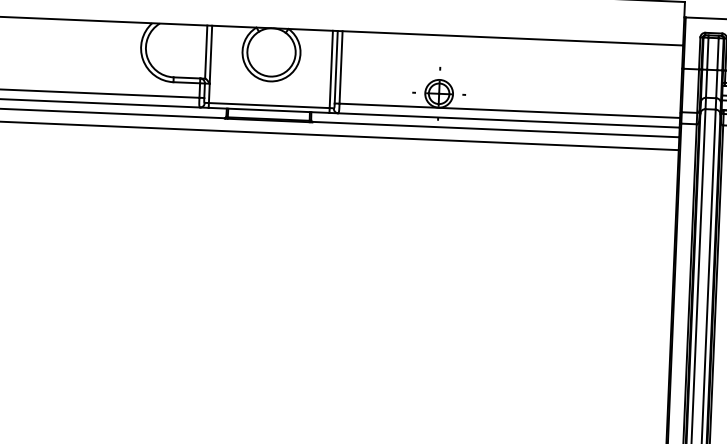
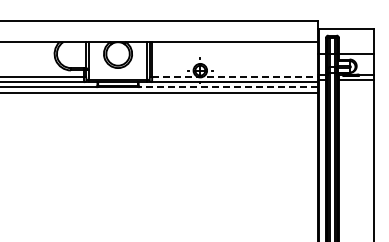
line: (510, 110) -> (235, 77), solid -> dashed
line: (495, 128) -> (228, 86), solid -> dashed

